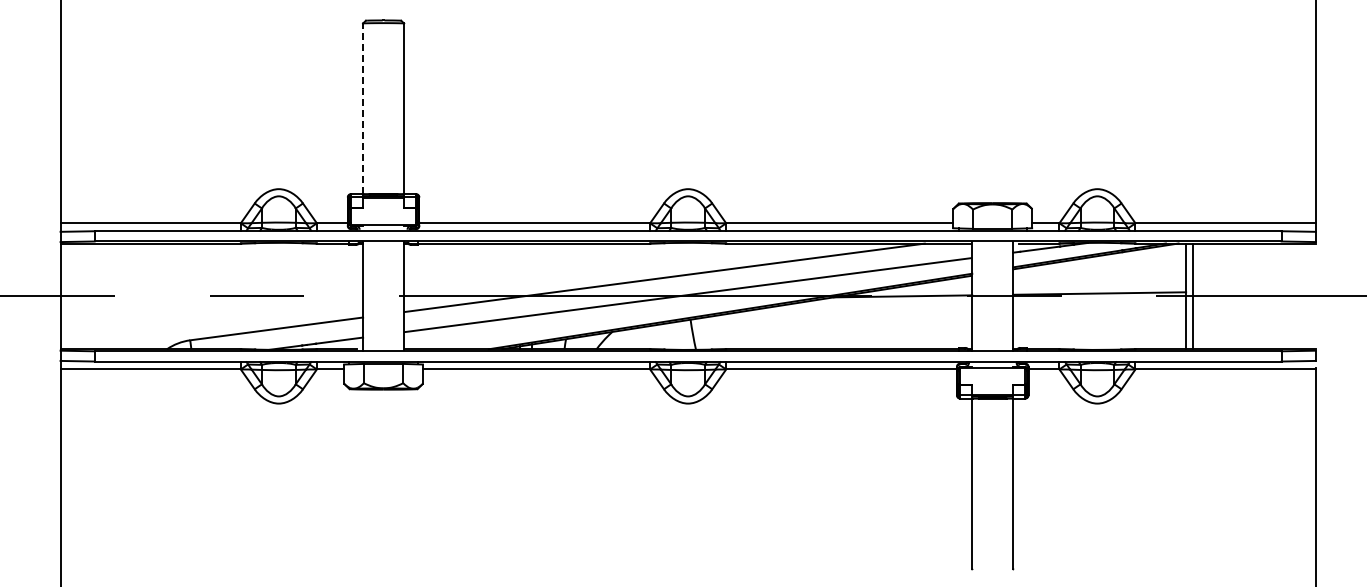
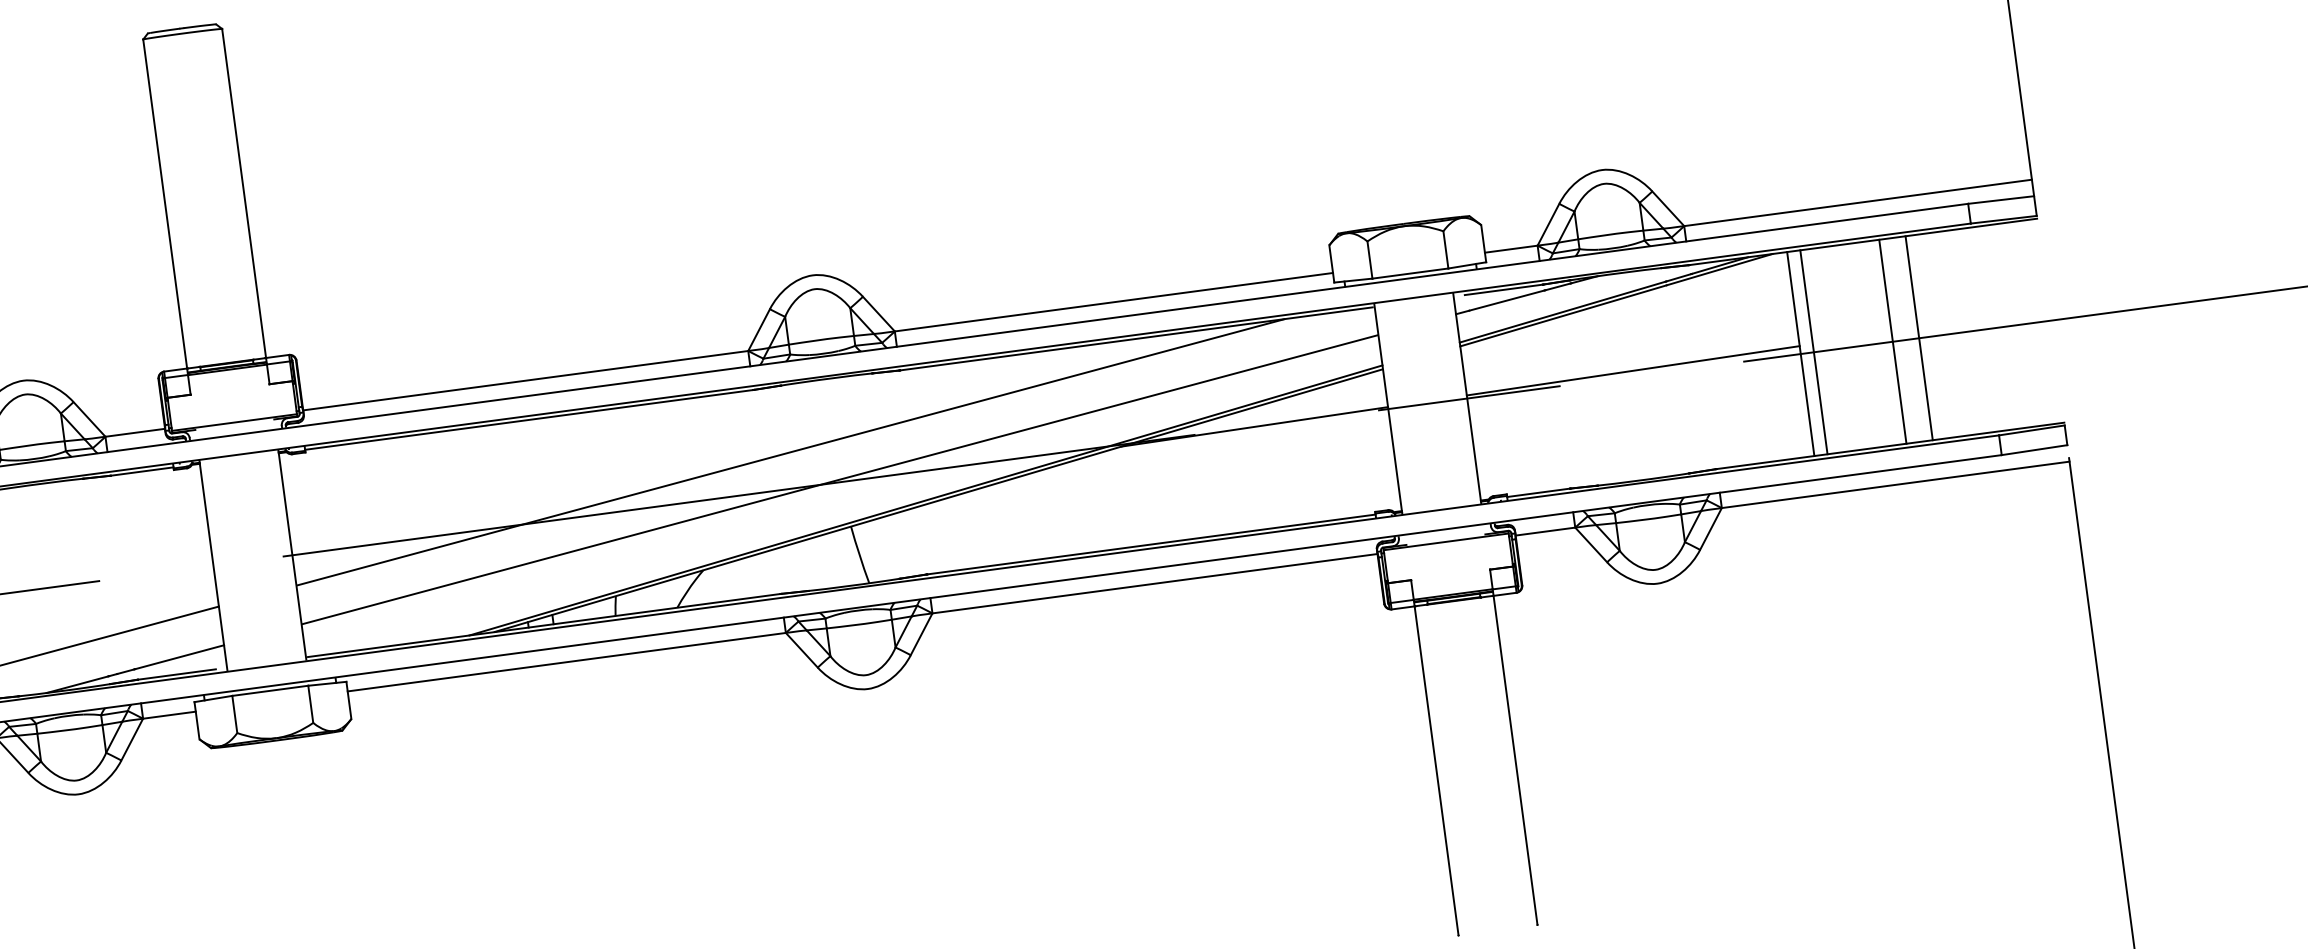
line: (363, 108) -> (165, 203), dashed -> solid
line: (1233, 296) -> (1892, 342), added
line: (1247, 296) -> (1919, 338), added

